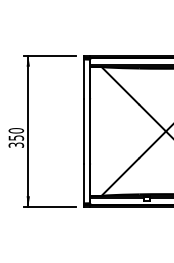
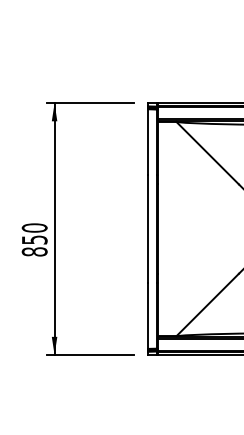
text: (15, 144) -> (33, 250), 350 -> 850

